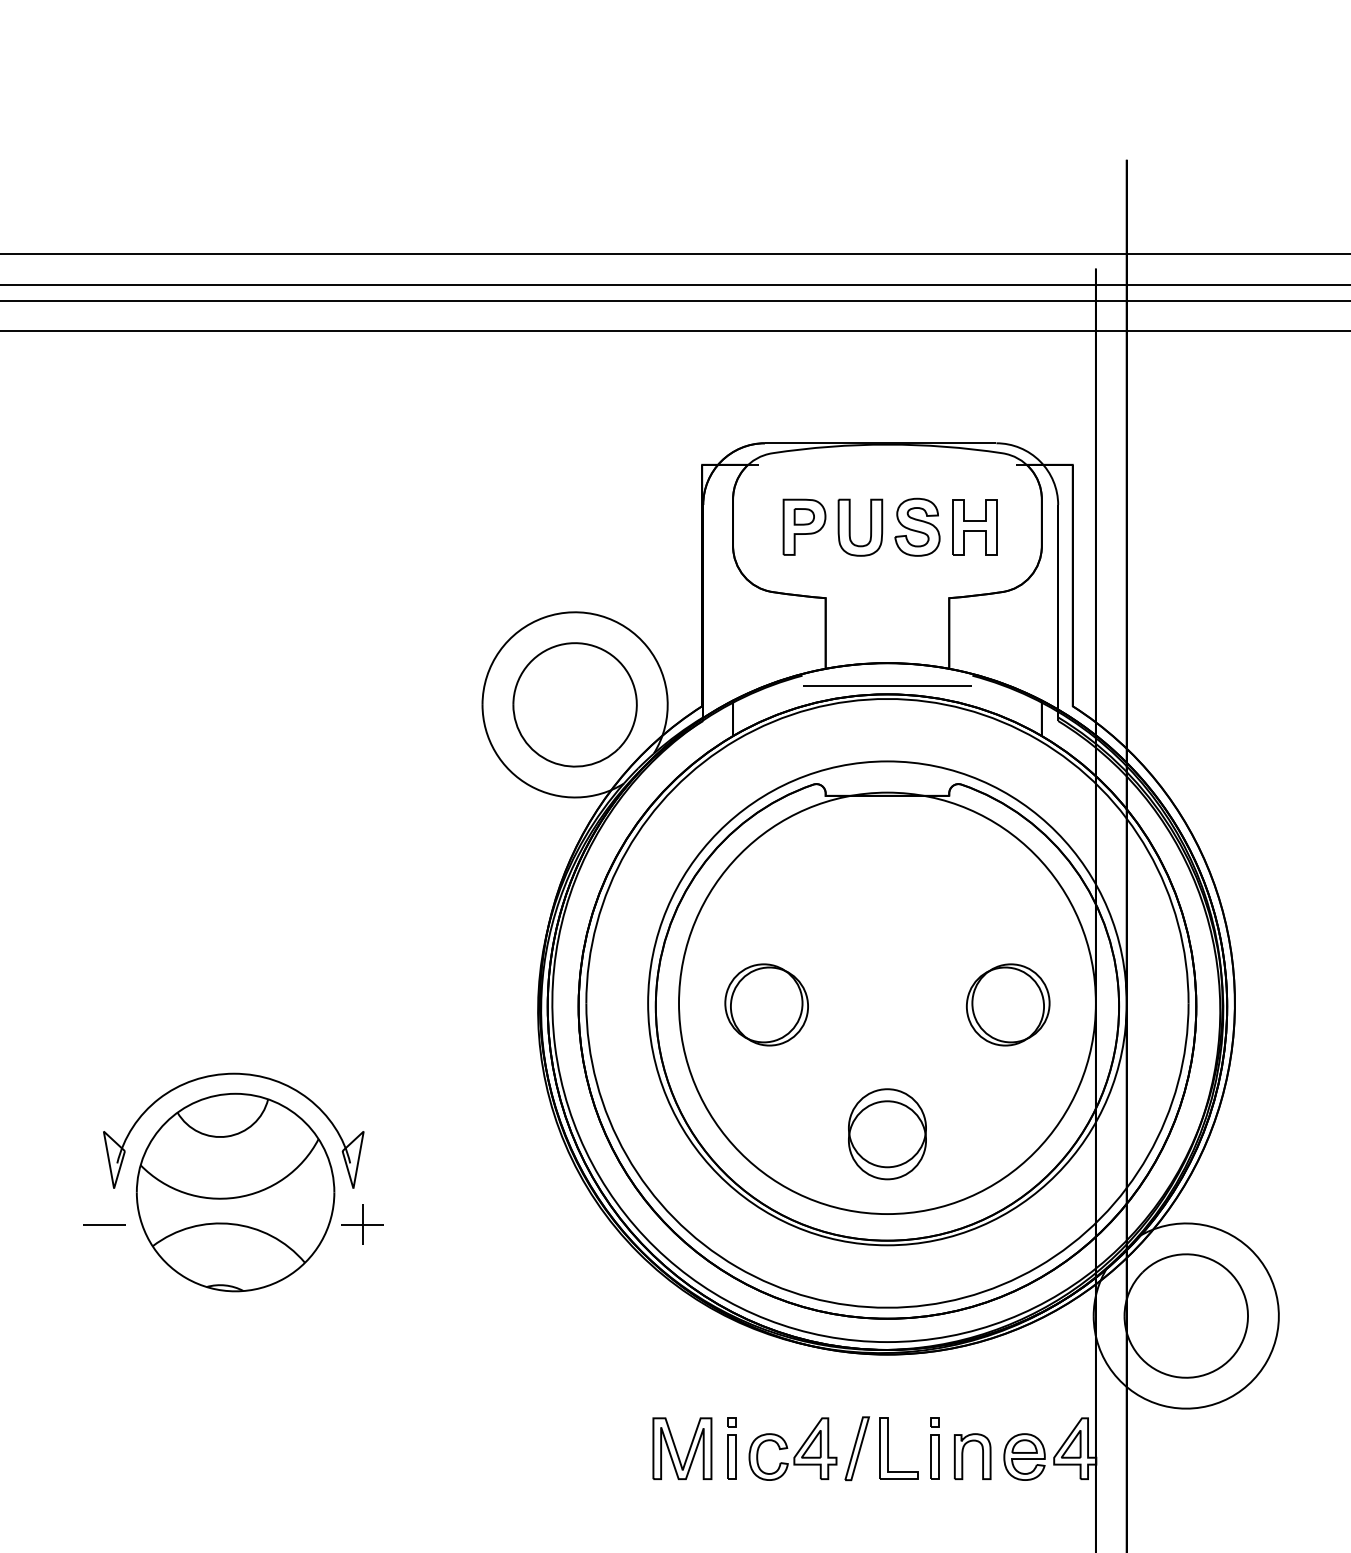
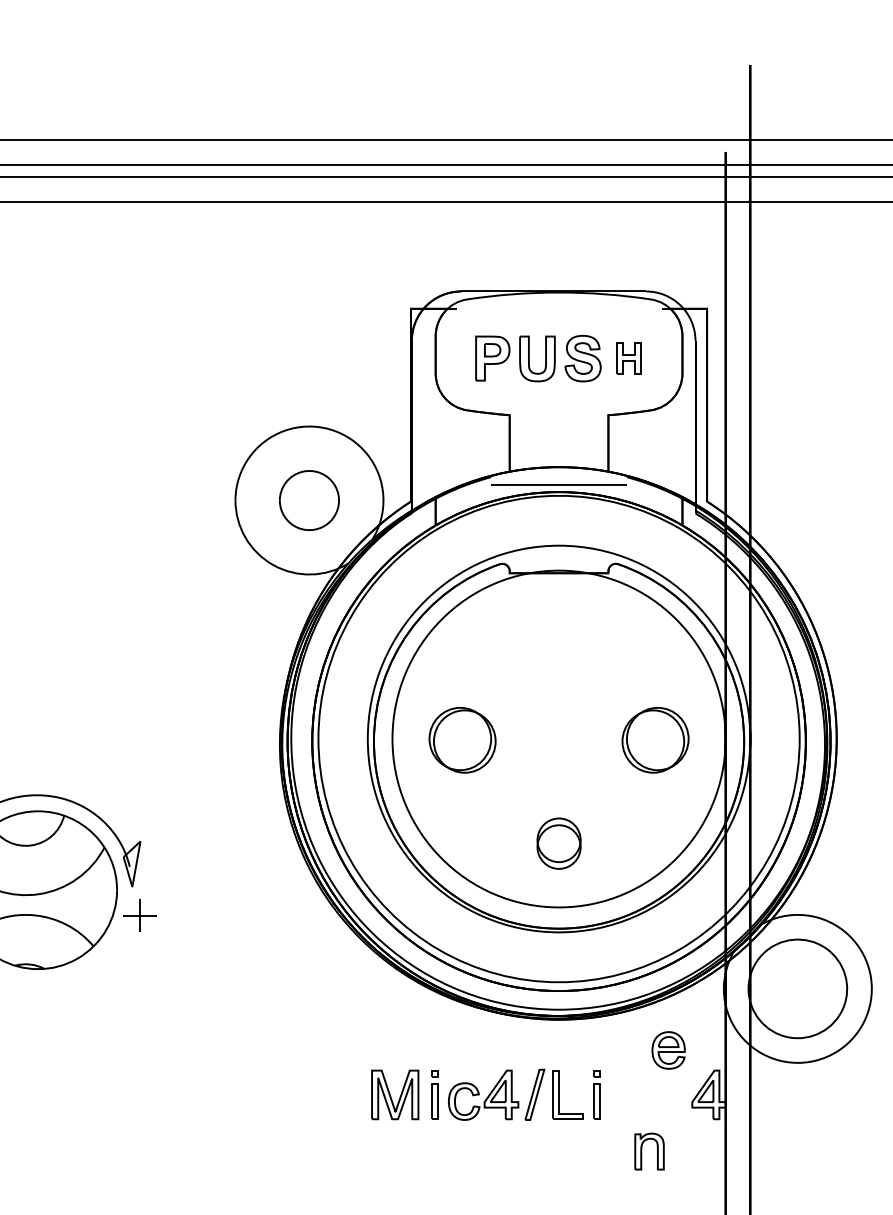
part: (974, 527) -> (628, 358), size x0.7
part: (574, 704) -> (308, 500), size x0.6
part: (887, 1134) -> (559, 843), size x0.7
part: (963, 1456) -> (642, 1151), moved
part: (1024, 1456) -> (668, 1049), moved

